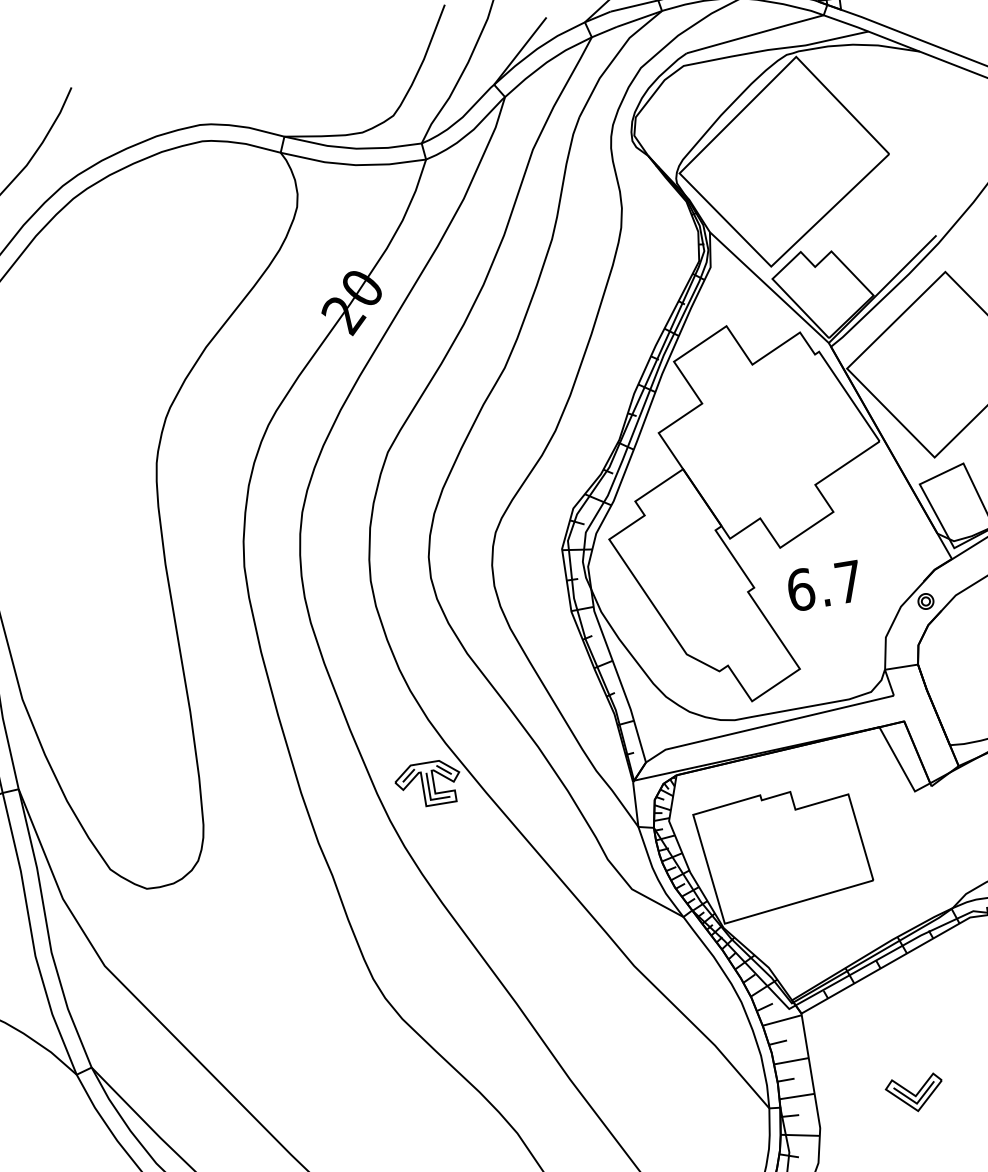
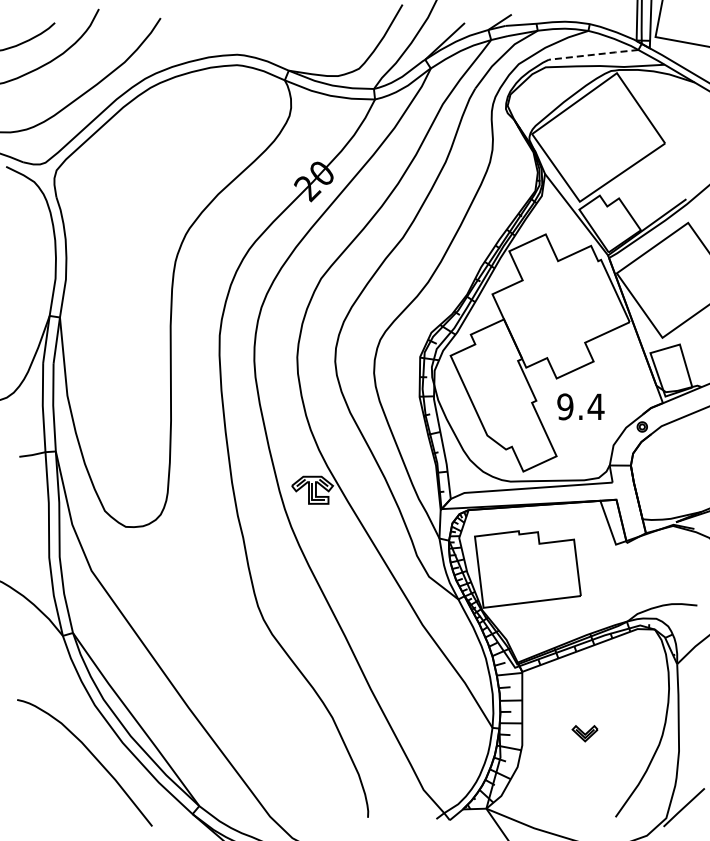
line: (756, 33) -> (594, 54), solid -> dashed
text: (824, 585) -> (580, 406), 6.7 -> 9.4
part: (914, 1093) -> (584, 733), size x0.7

